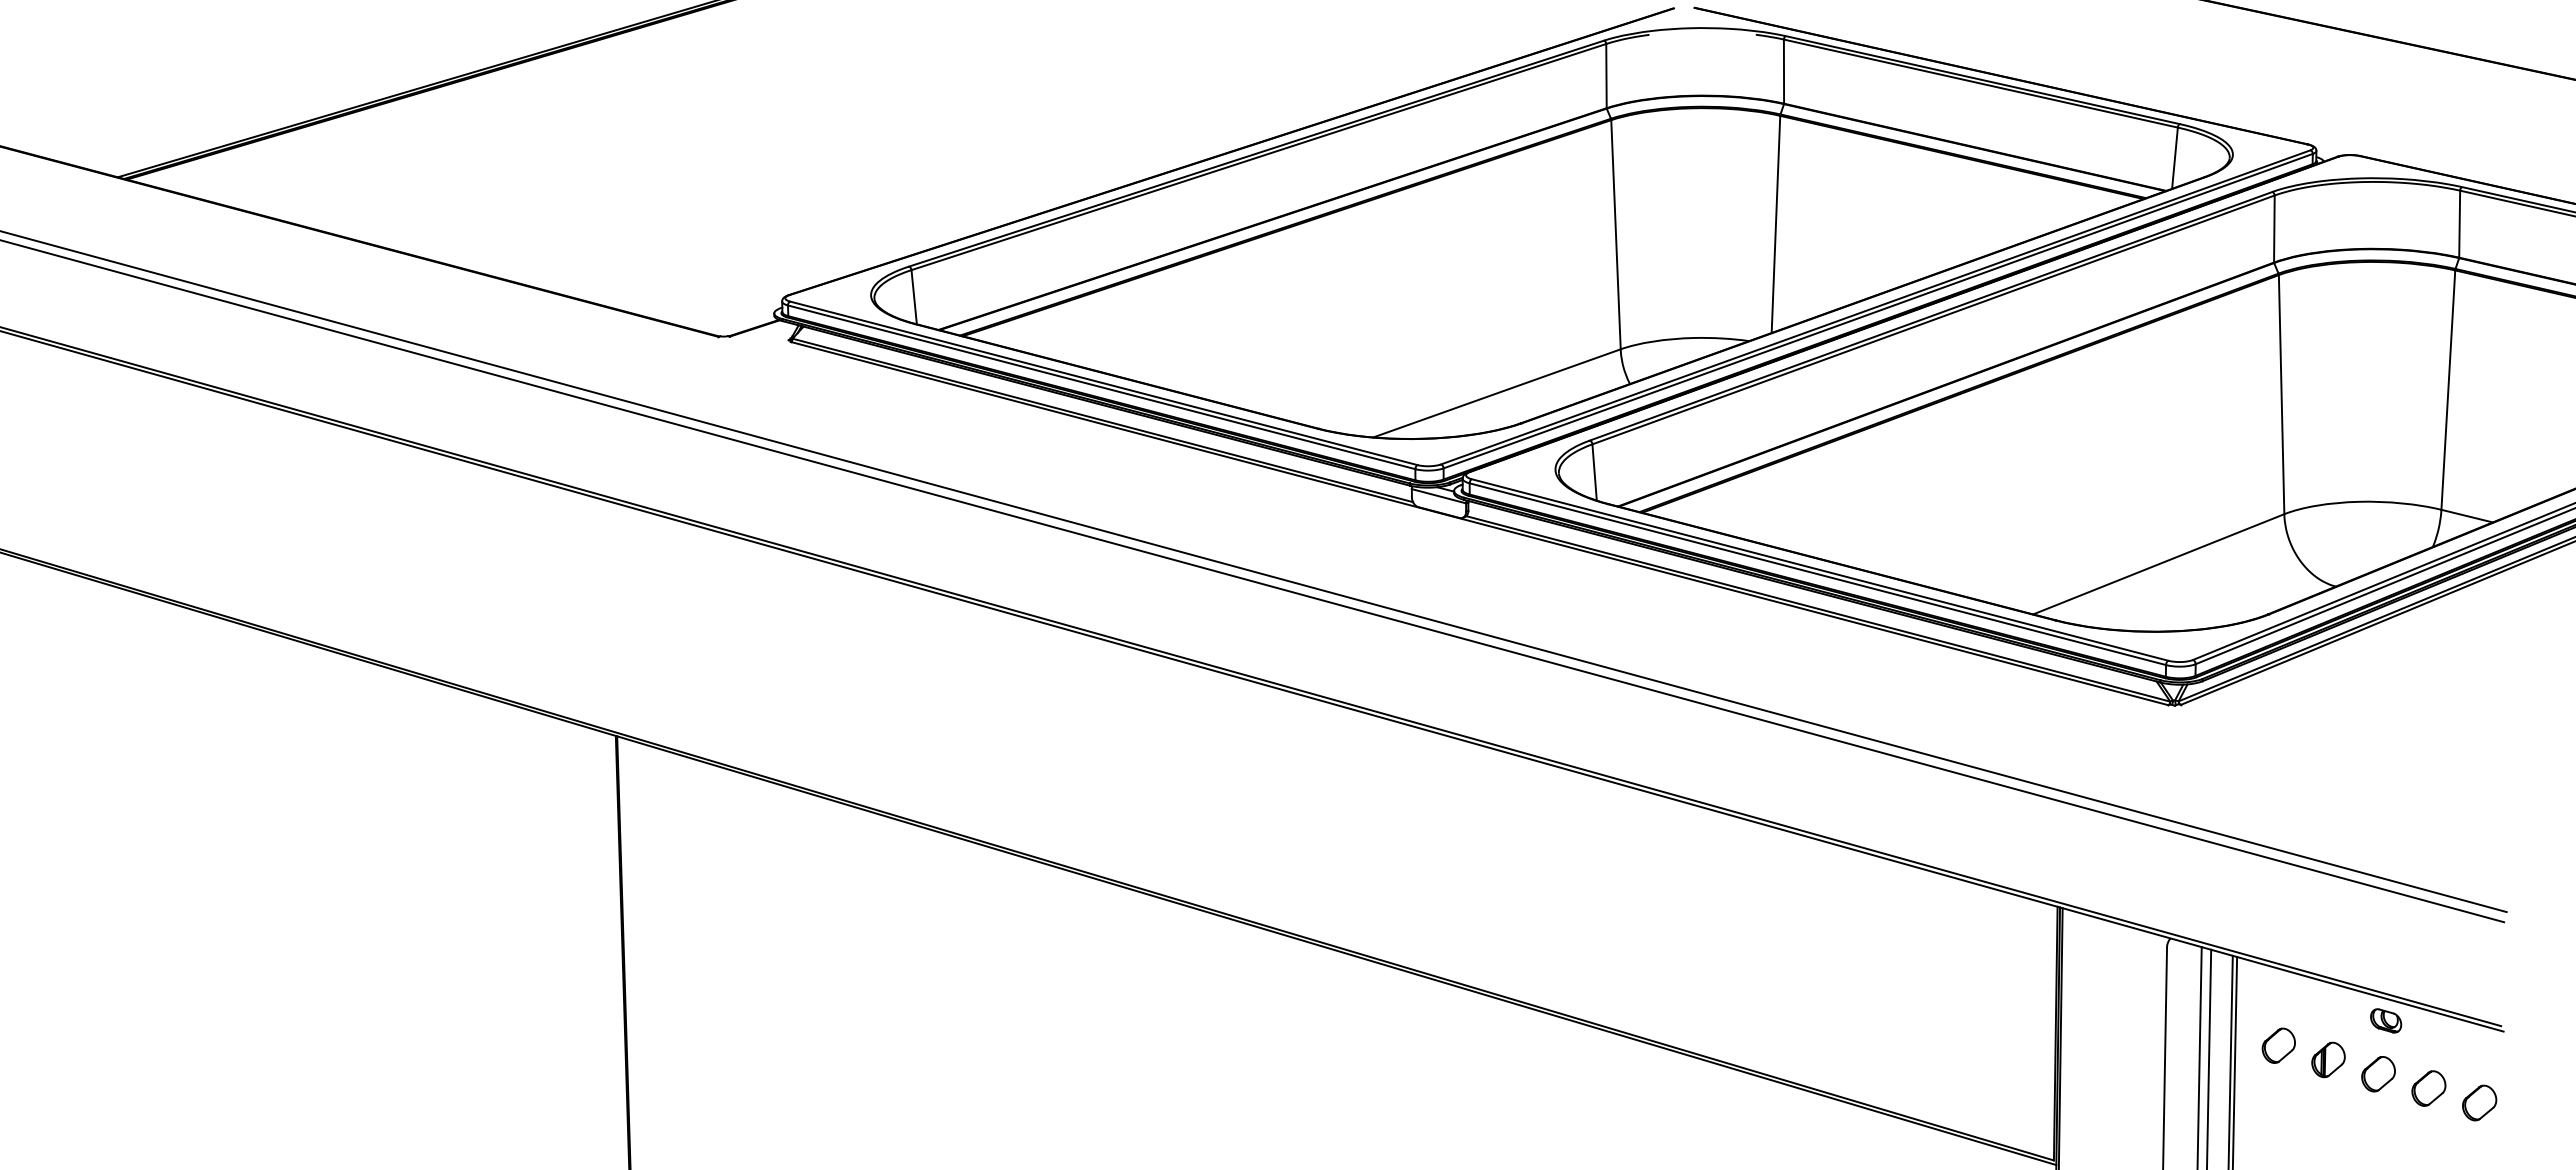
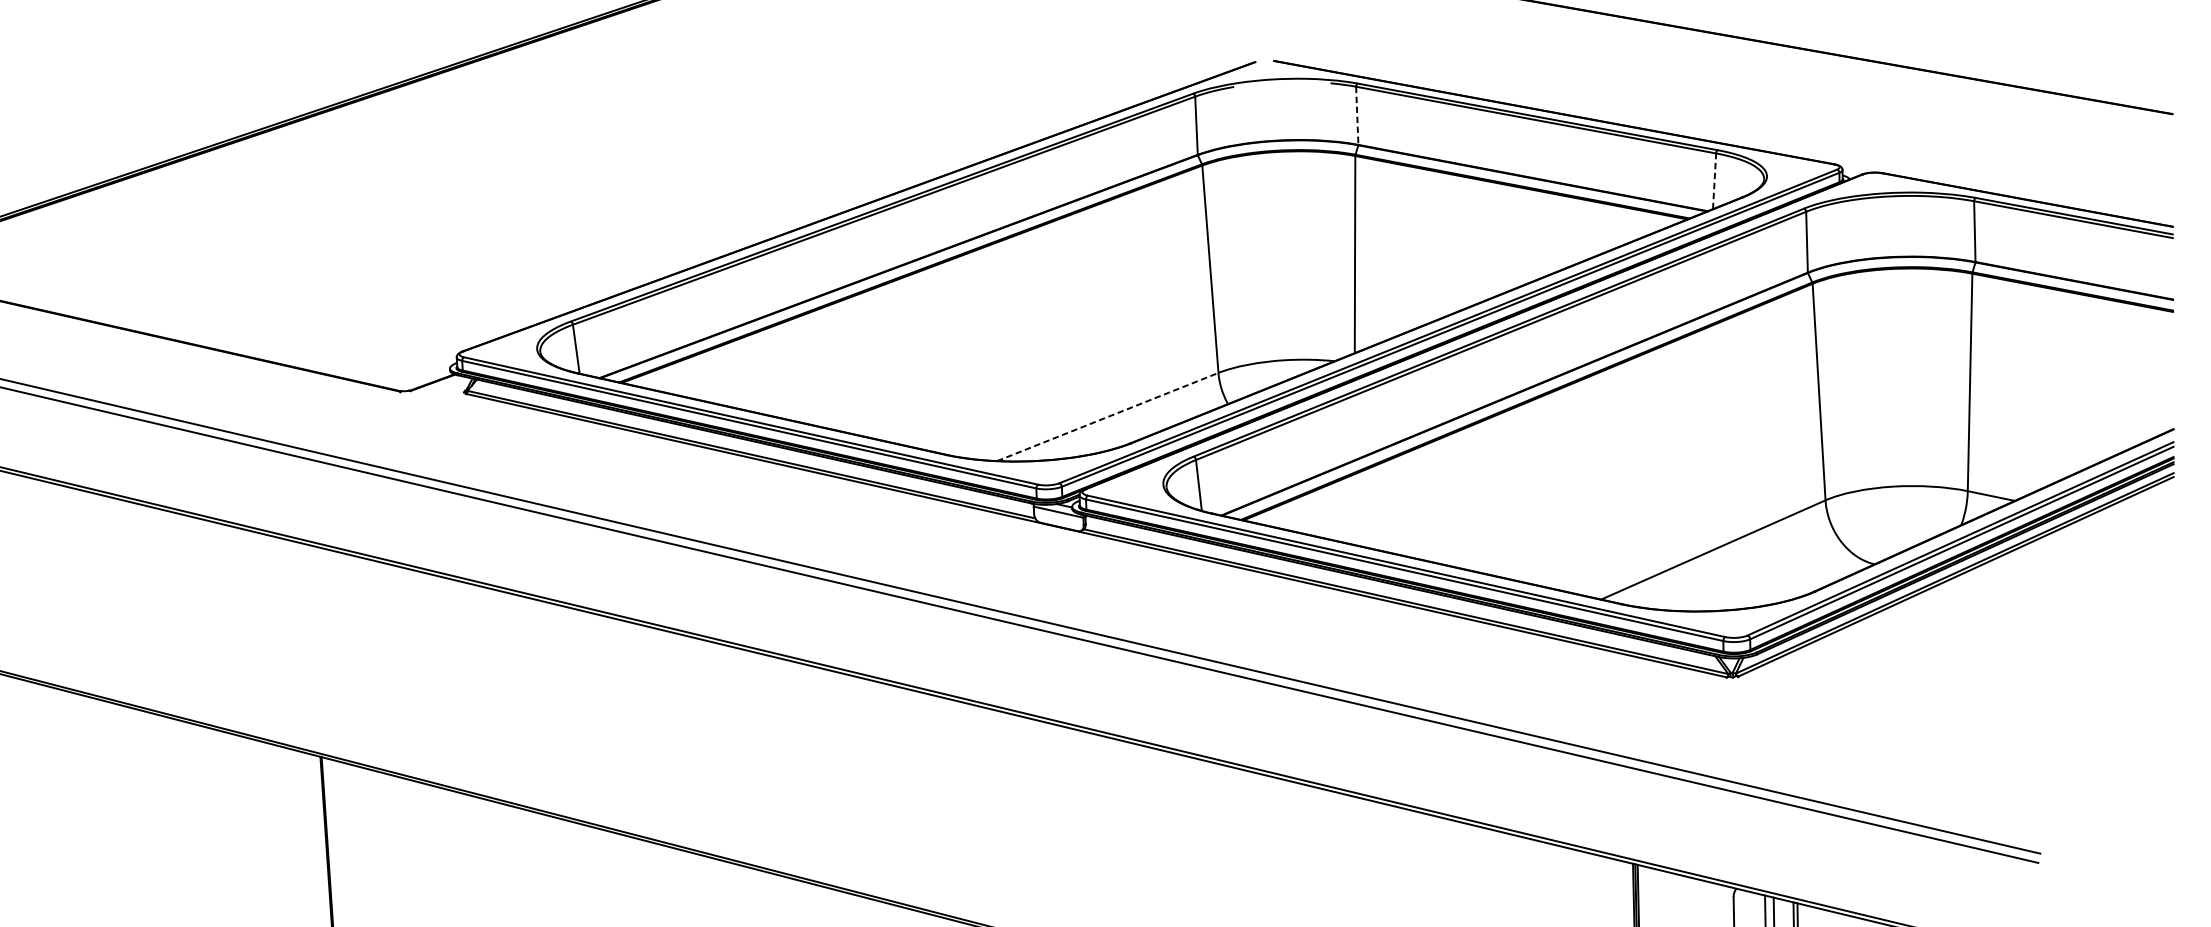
line: (1783, 72) -> (1356, 116), solid -> dashed
line: (2174, 158) -> (1714, 181), solid -> dashed
line: (1497, 393) -> (1108, 417), solid -> dashed

